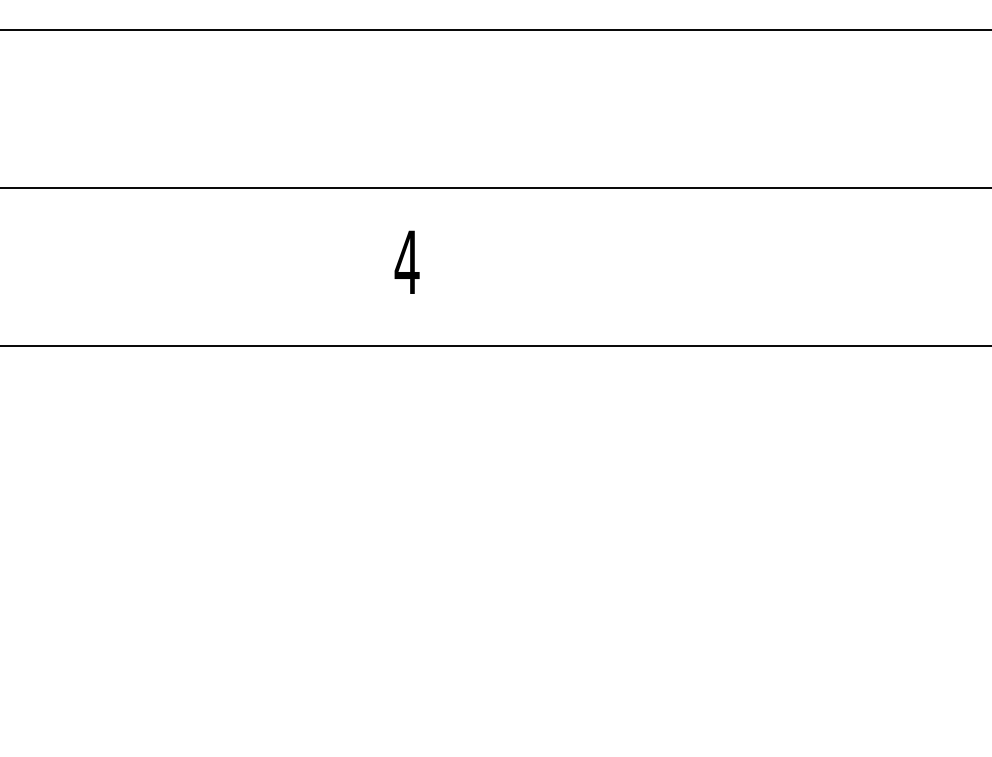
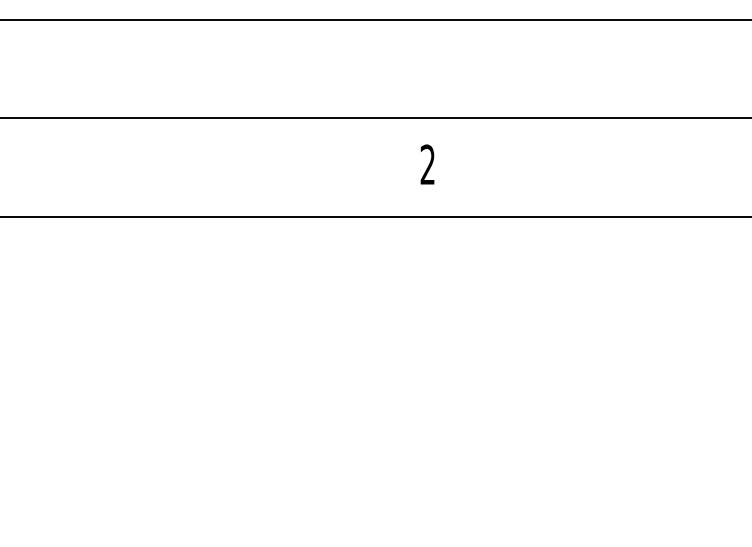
text: (406, 261) -> (427, 164), 4 -> 2

